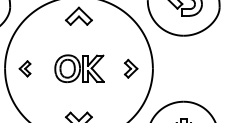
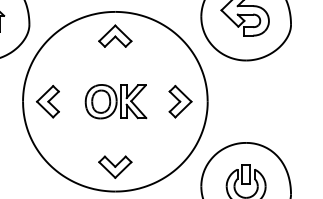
part: (24, 68) -> (47, 101), size x1.67
part: (131, 68) -> (180, 101), size x1.43

